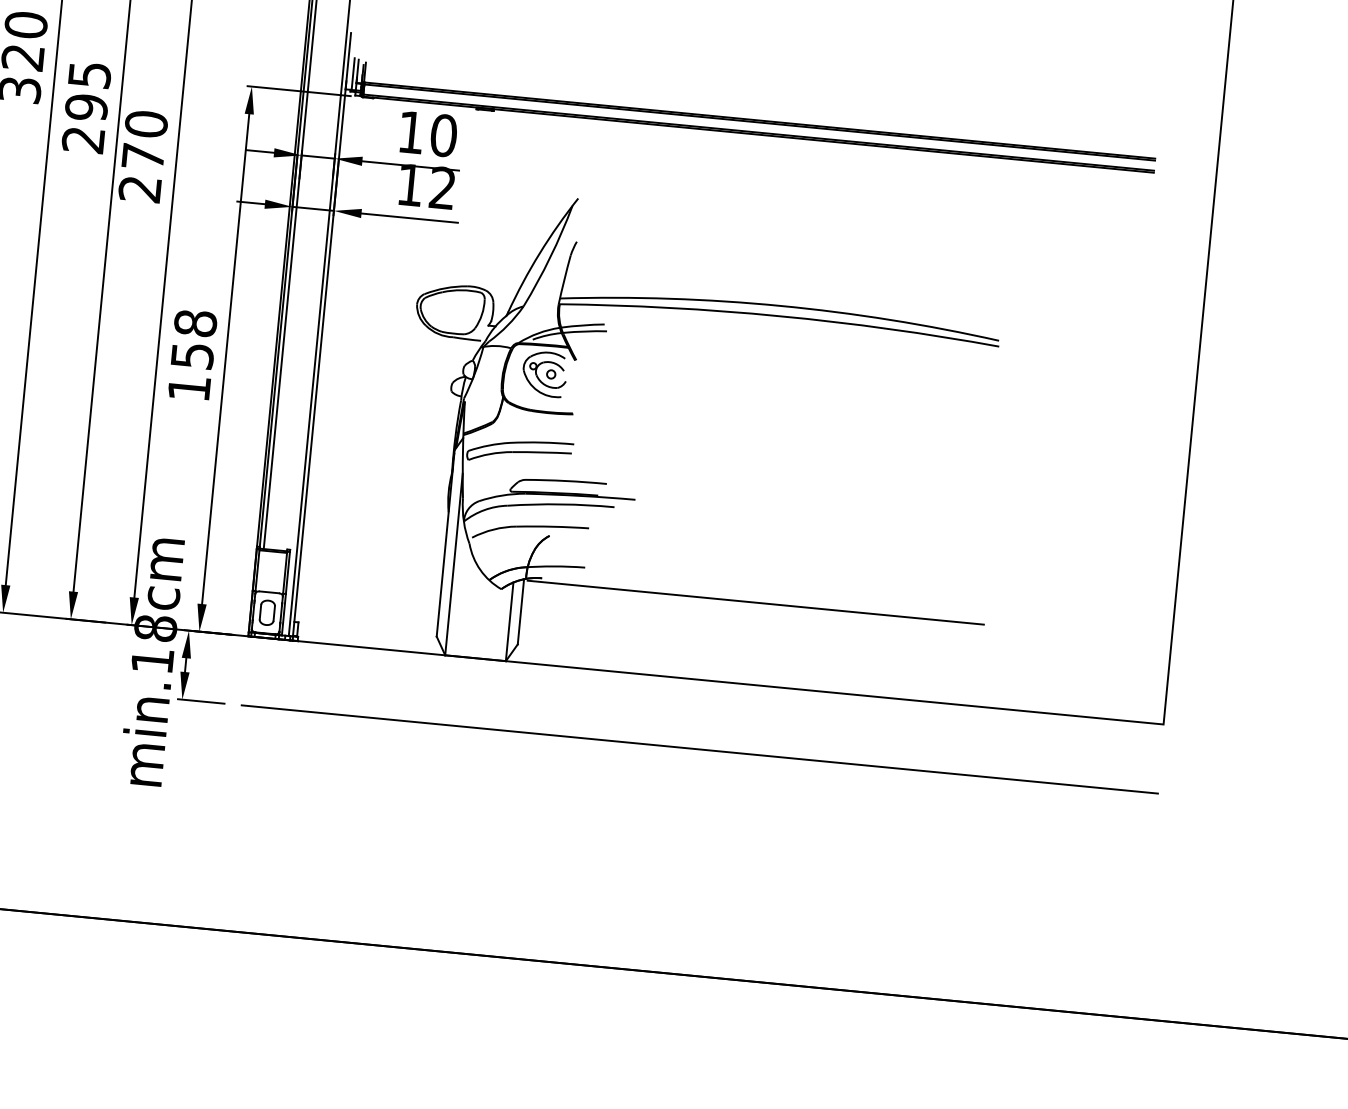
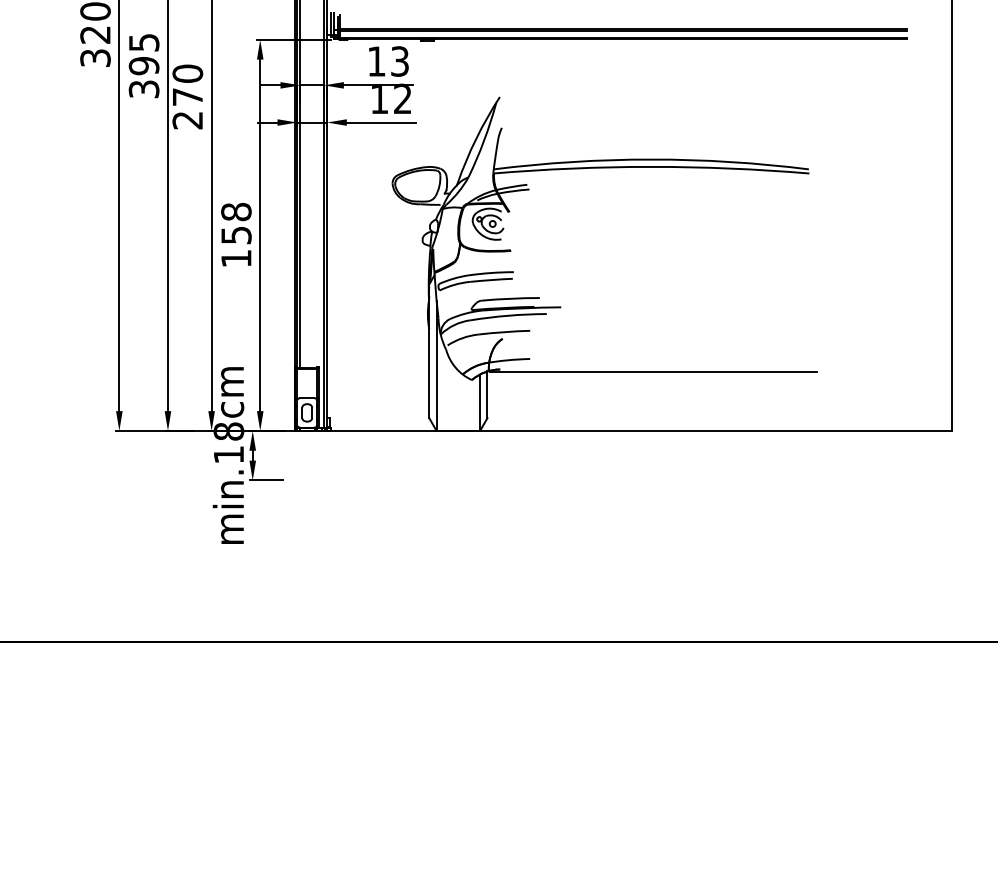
text: (444, 135) -> (400, 61), 10 -> 13
text: (83, 140) -> (144, 89), 295 -> 395
line: (699, 749) -> (623, 480), removed

